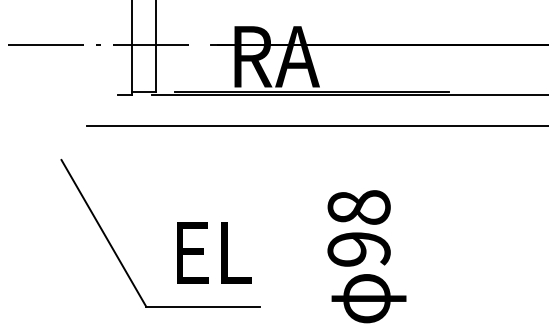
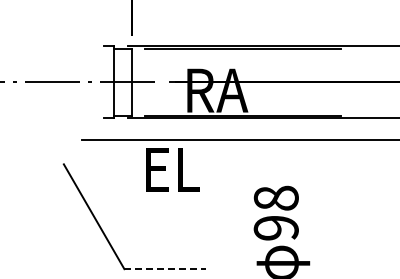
text: (213, 252) -> (172, 169), moved
line: (202, 307) -> (164, 269), solid -> dashed

